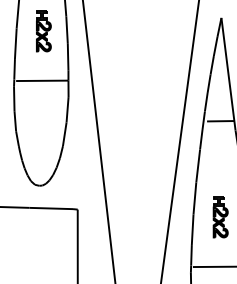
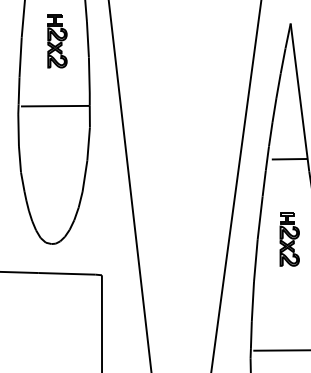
part: (220, 217) -> (289, 239), moved

